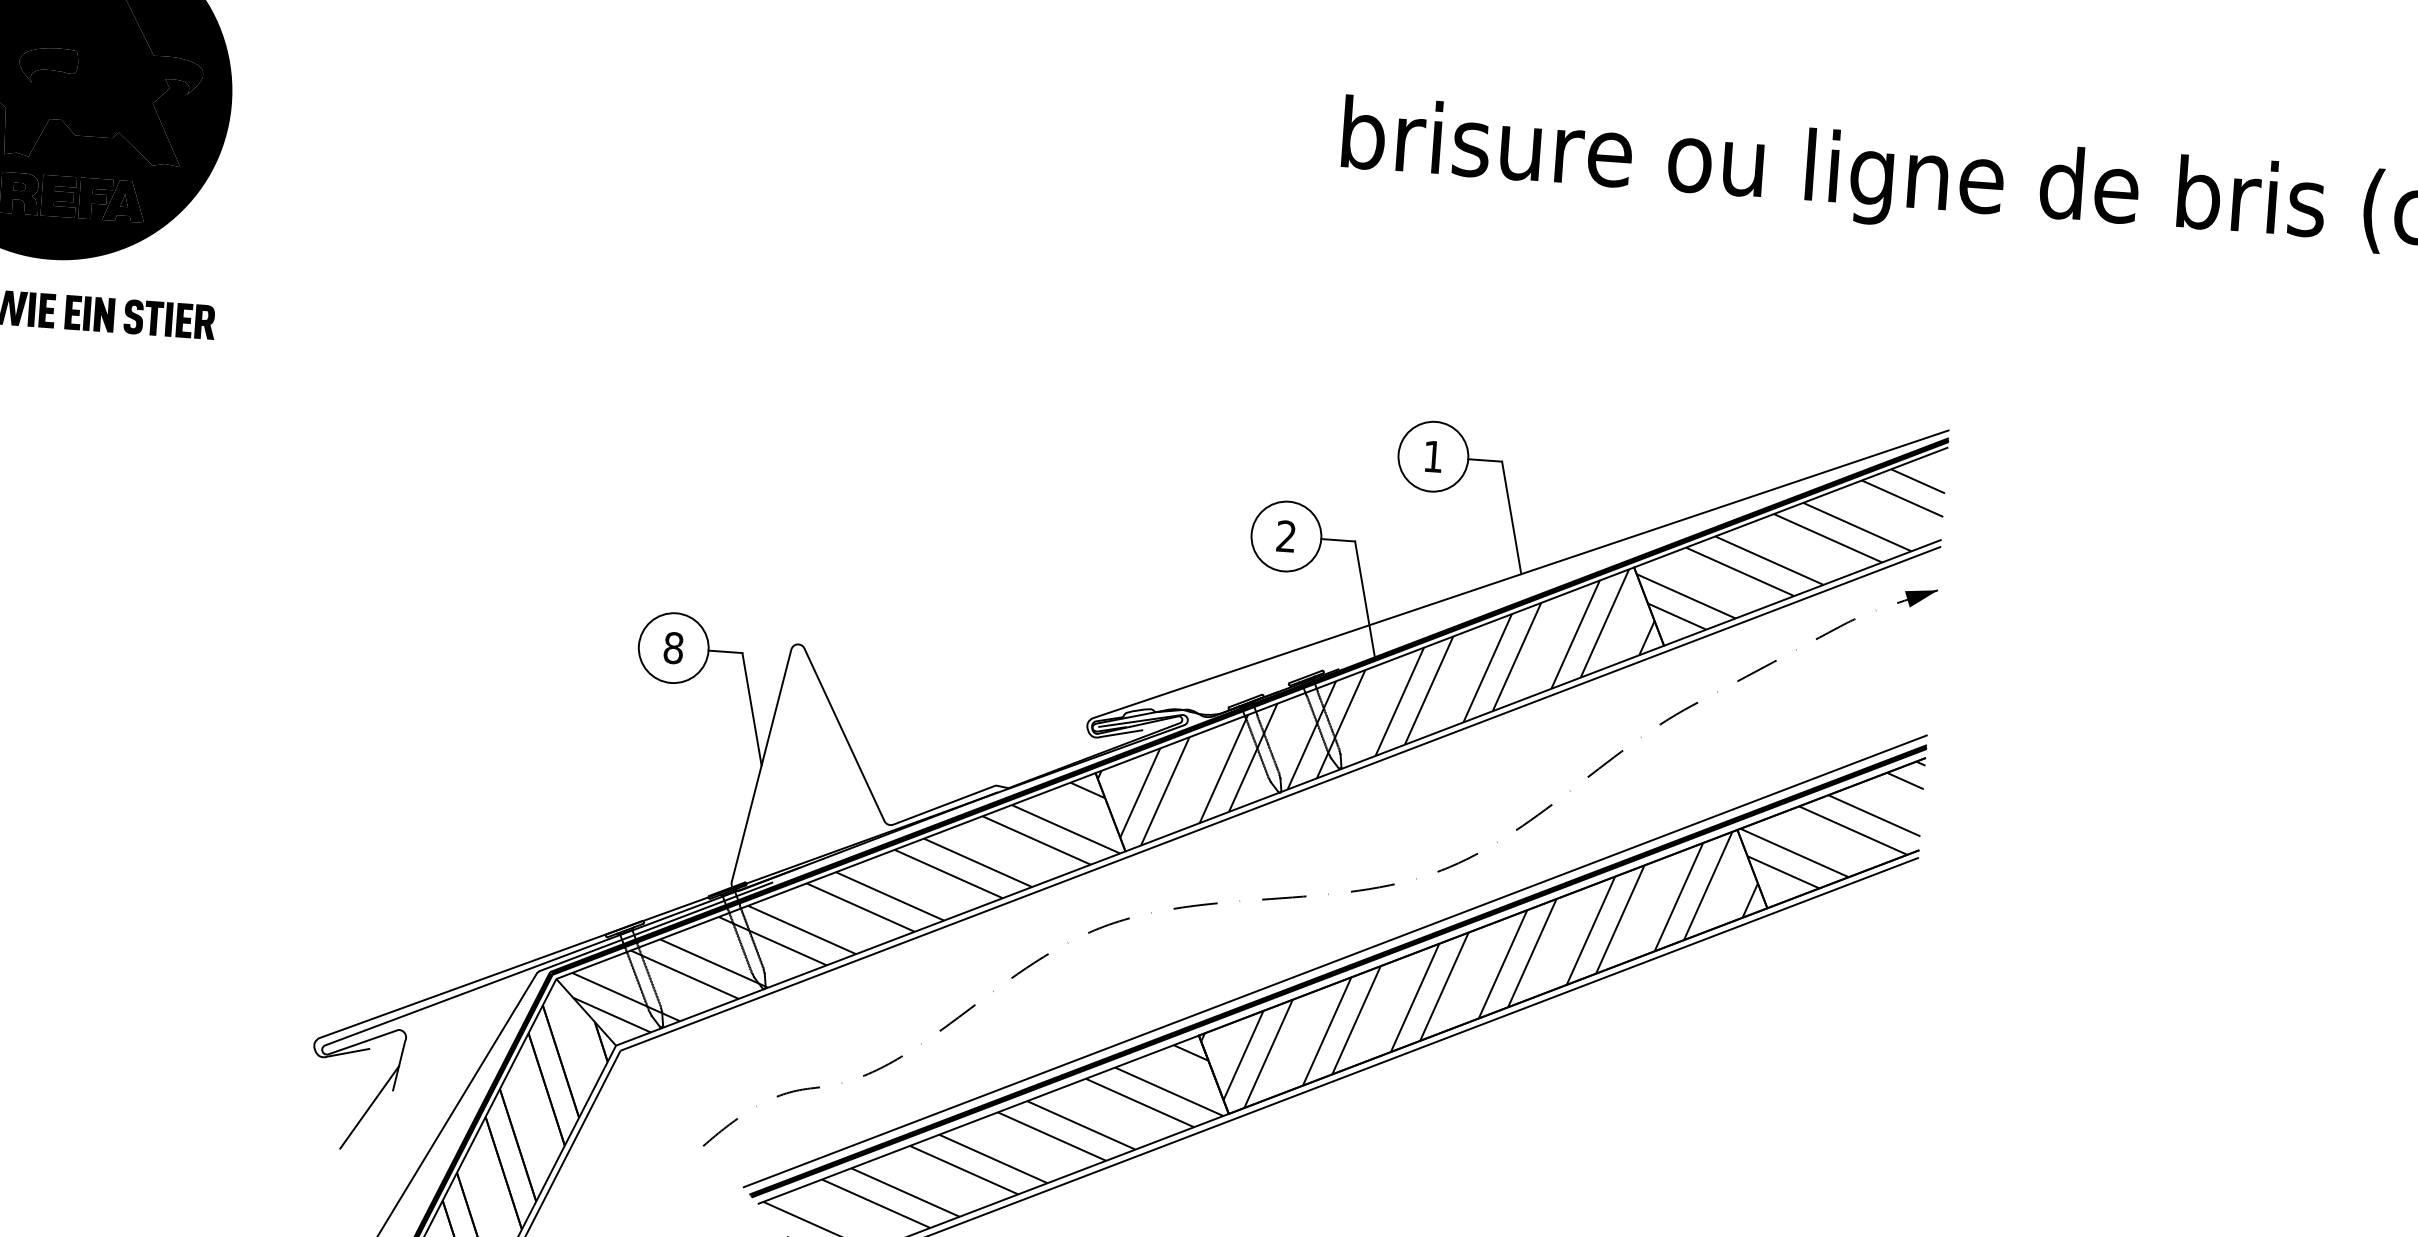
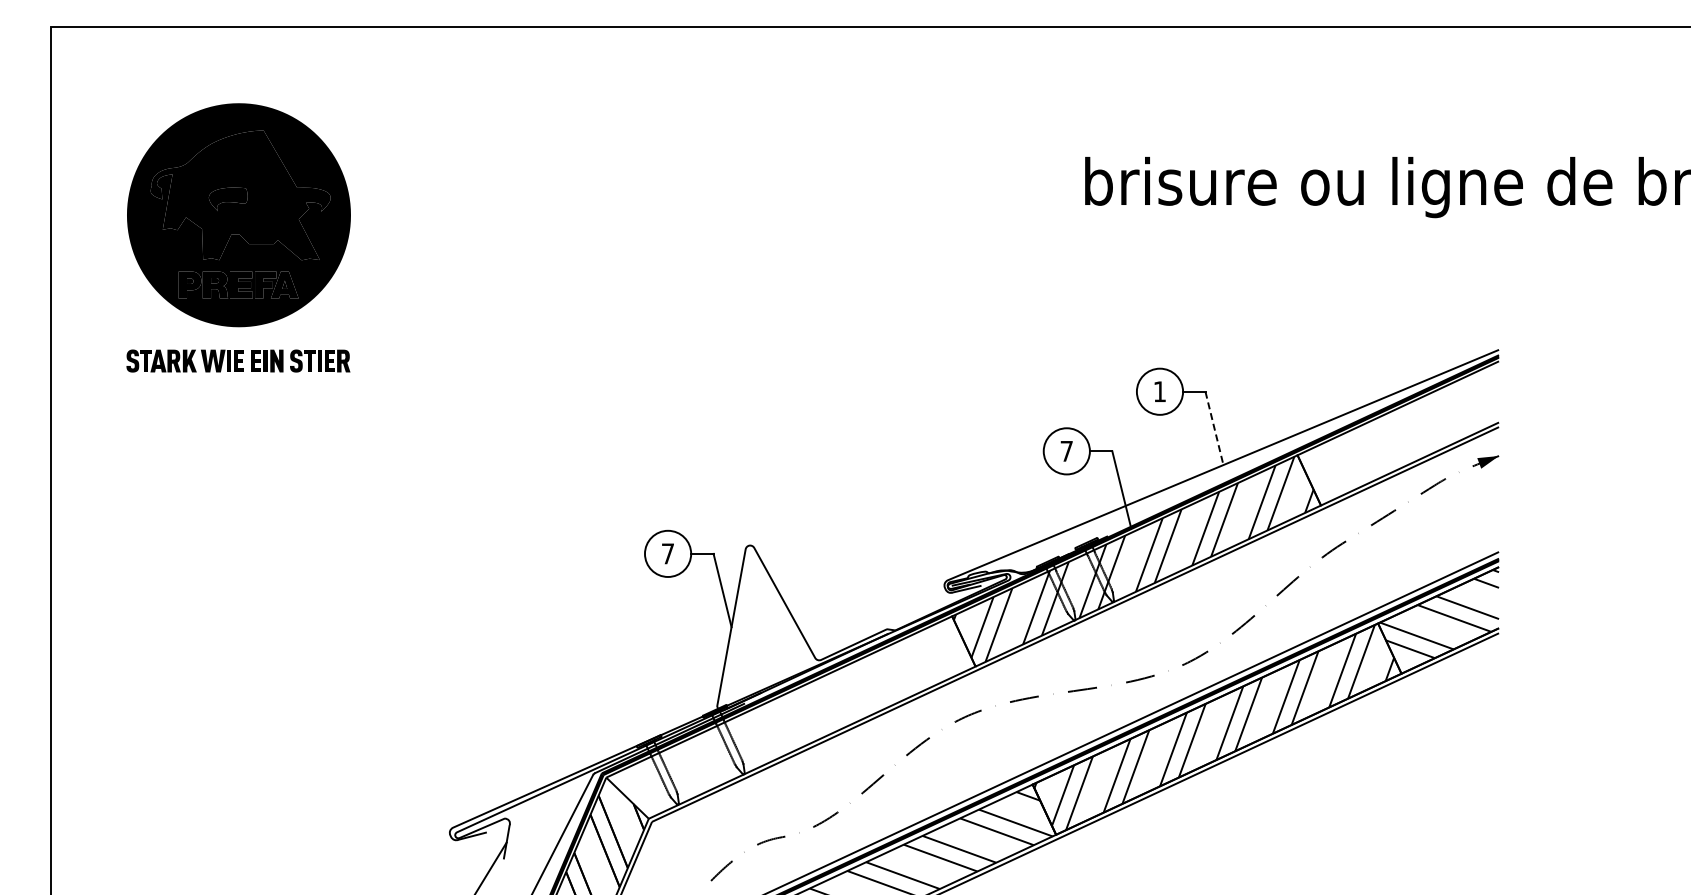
line: (1511, 518) -> (1214, 428), solid -> dashed
text: (1286, 535) -> (1066, 450), 2 -> 7
hatch: (1790, 548) -> (1399, 435), removed
text: (672, 647) -> (667, 553), 8 -> 7
hatch: (847, 905) -> (794, 715), removed

